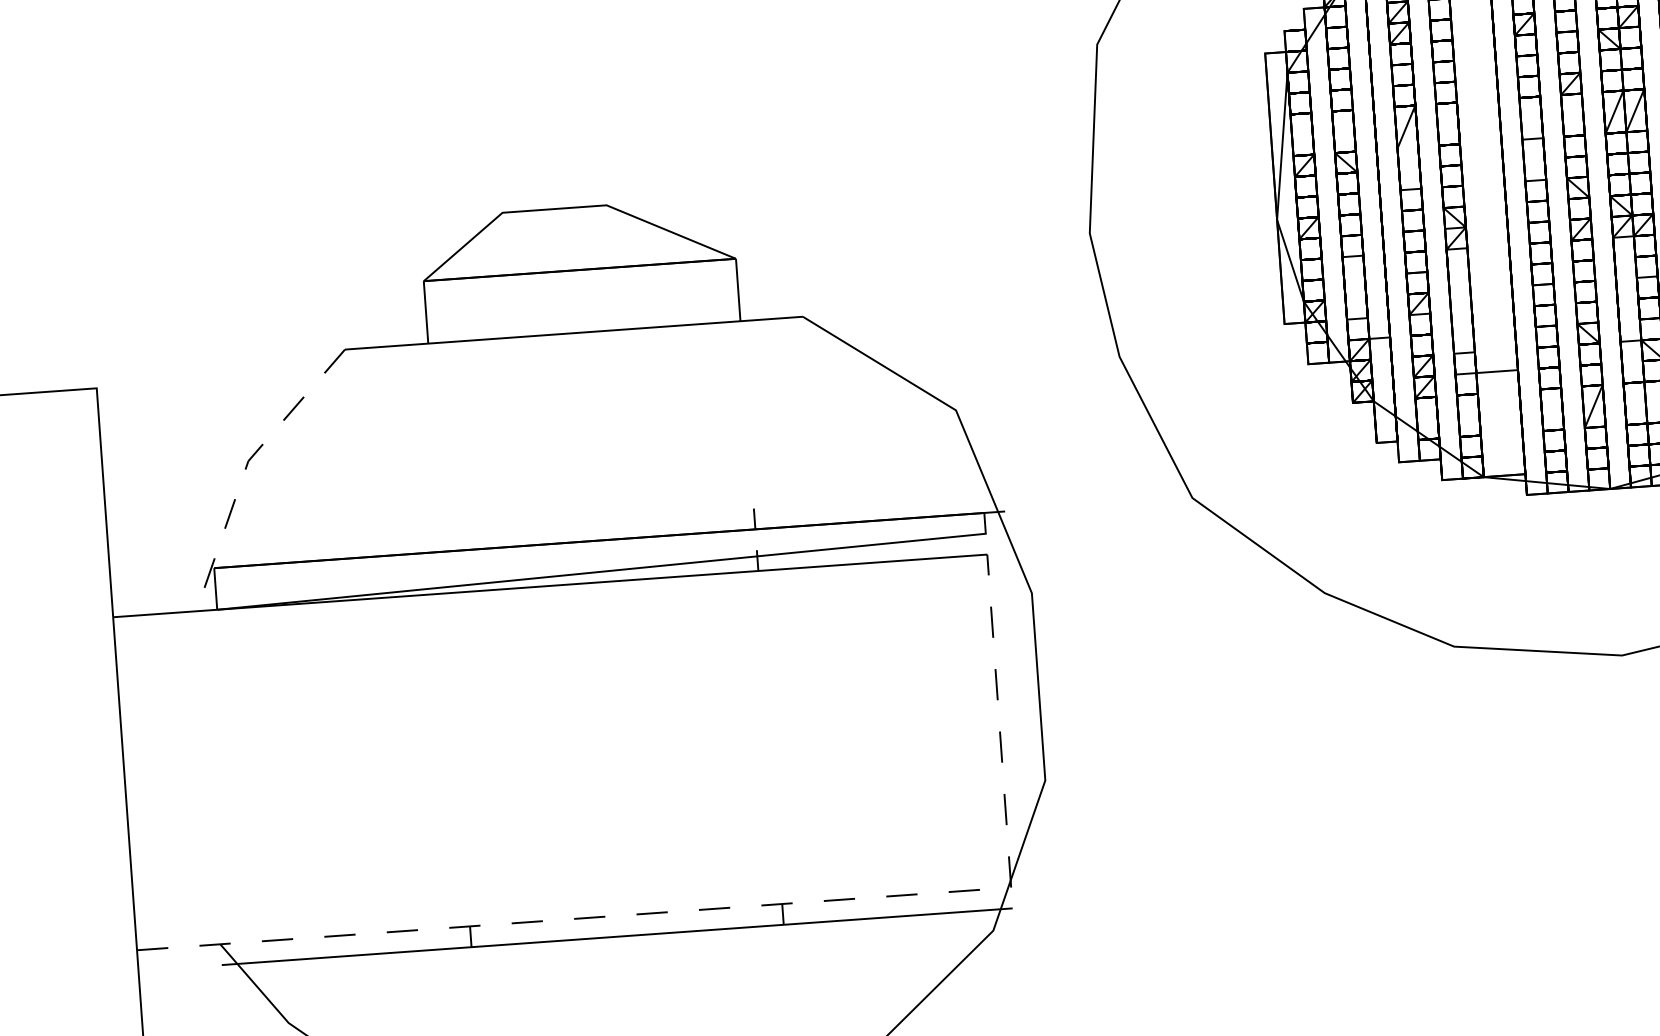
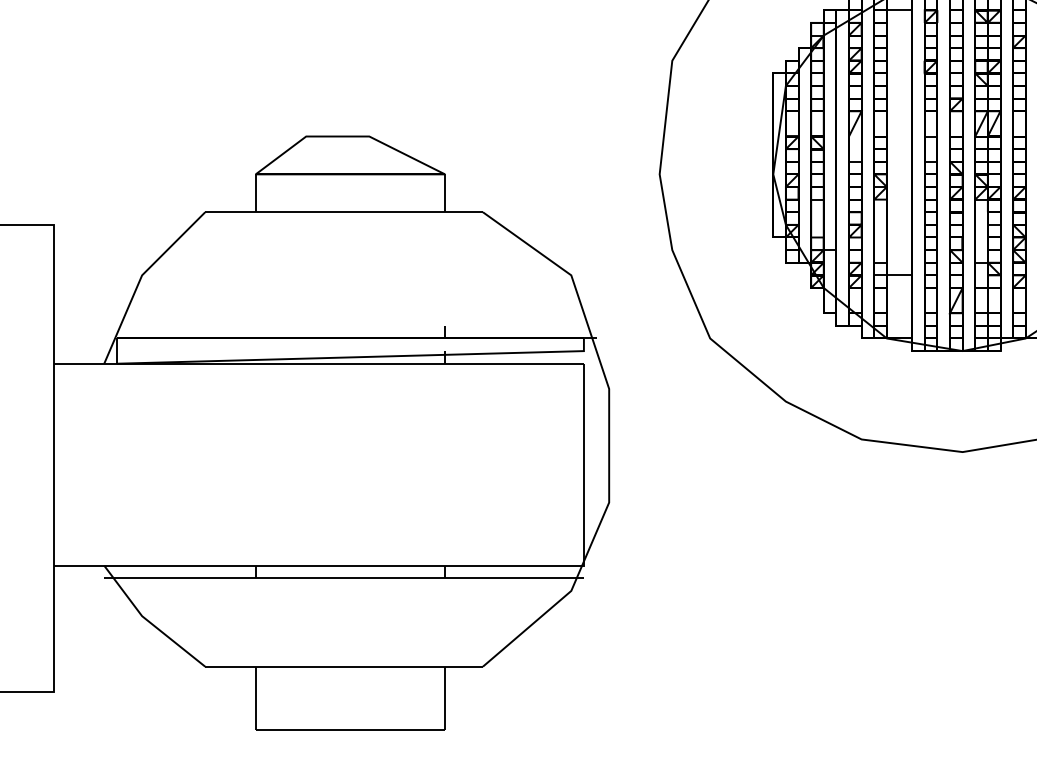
line: (246, 466) -> (140, 278), dashed -> solid
line: (741, 906) -> (420, 565), dashed -> solid

